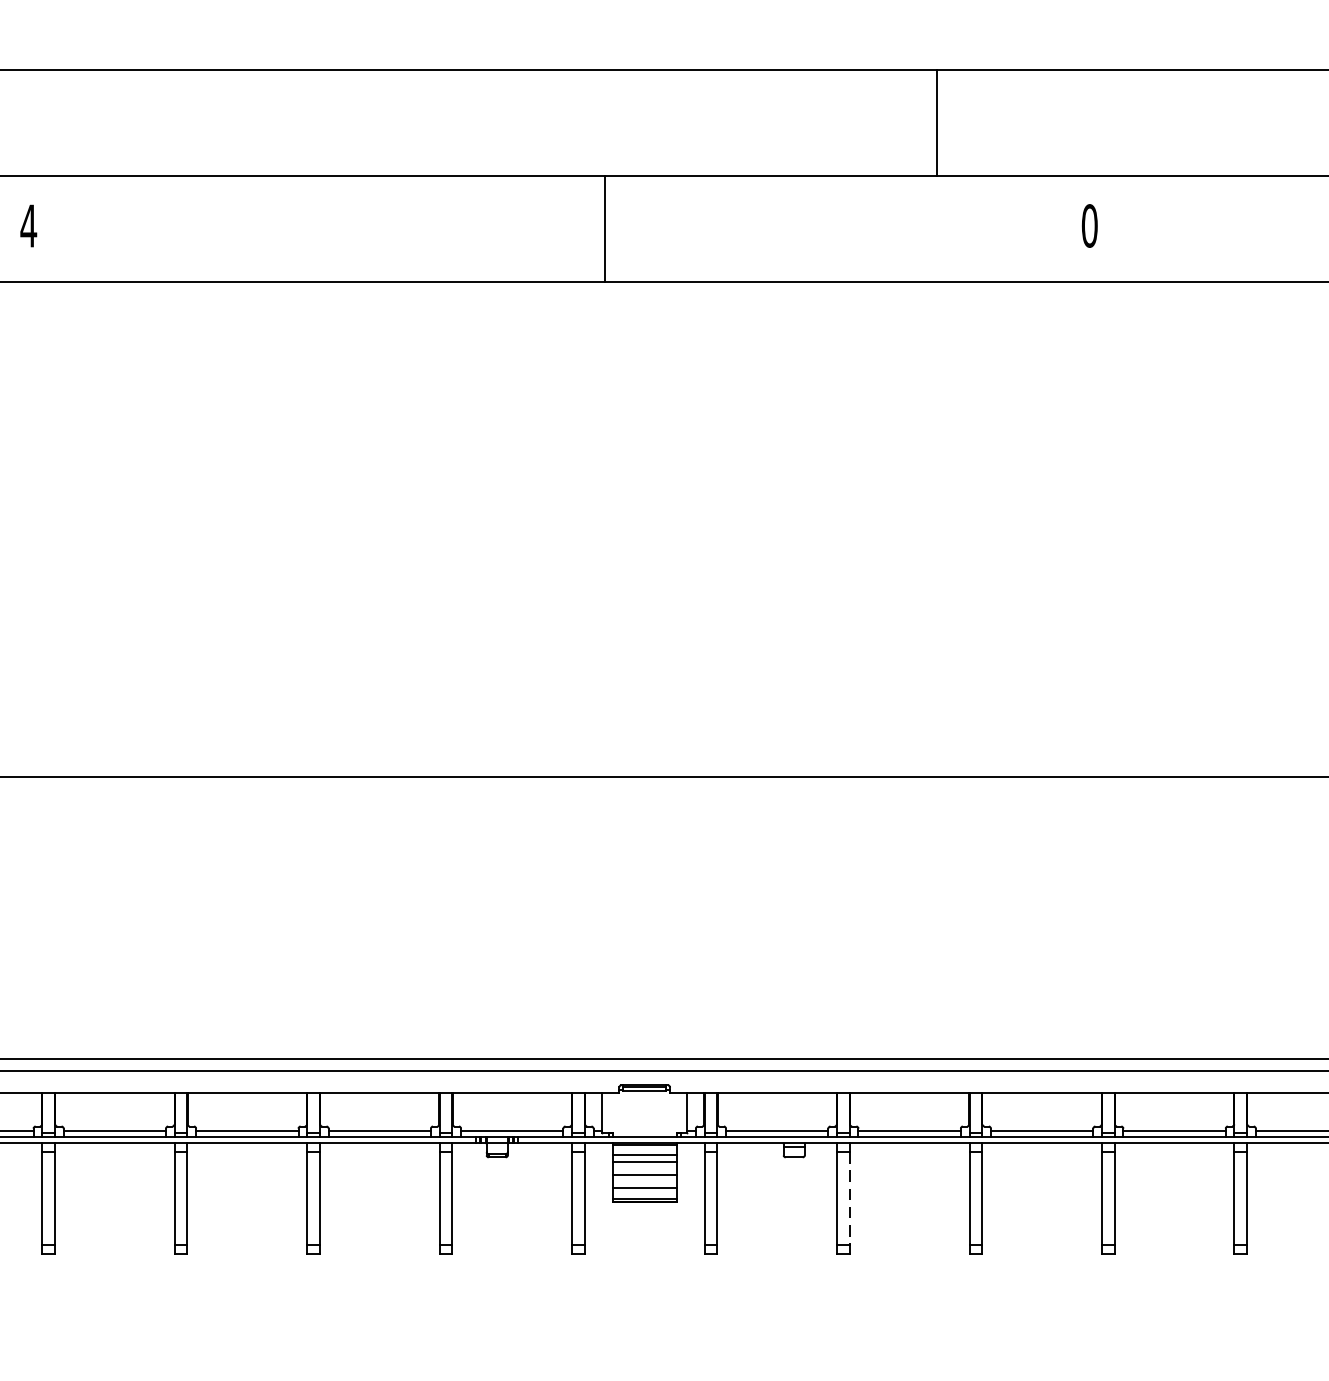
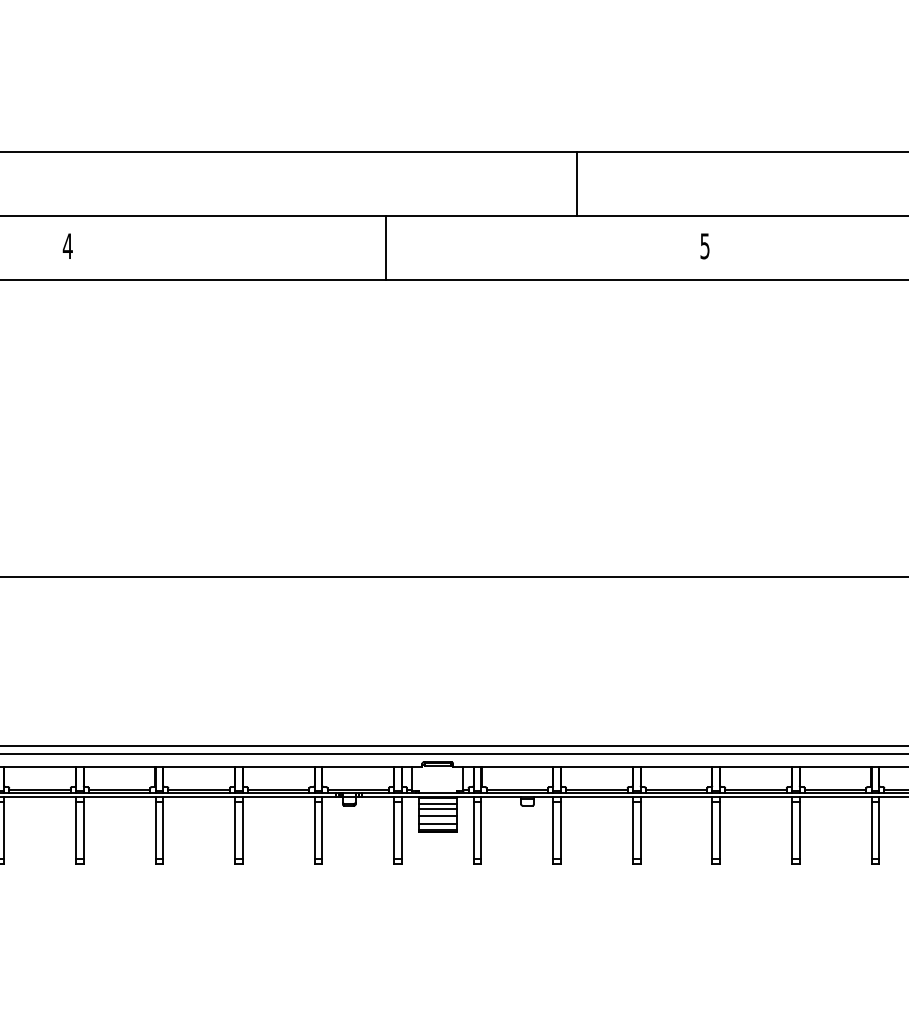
line: (937, 123) -> (577, 184), moved
text: (1088, 226) -> (704, 246), 0 -> 5
line: (605, 228) -> (386, 247), moved
line: (849, 1198) -> (560, 830), dashed -> solid

